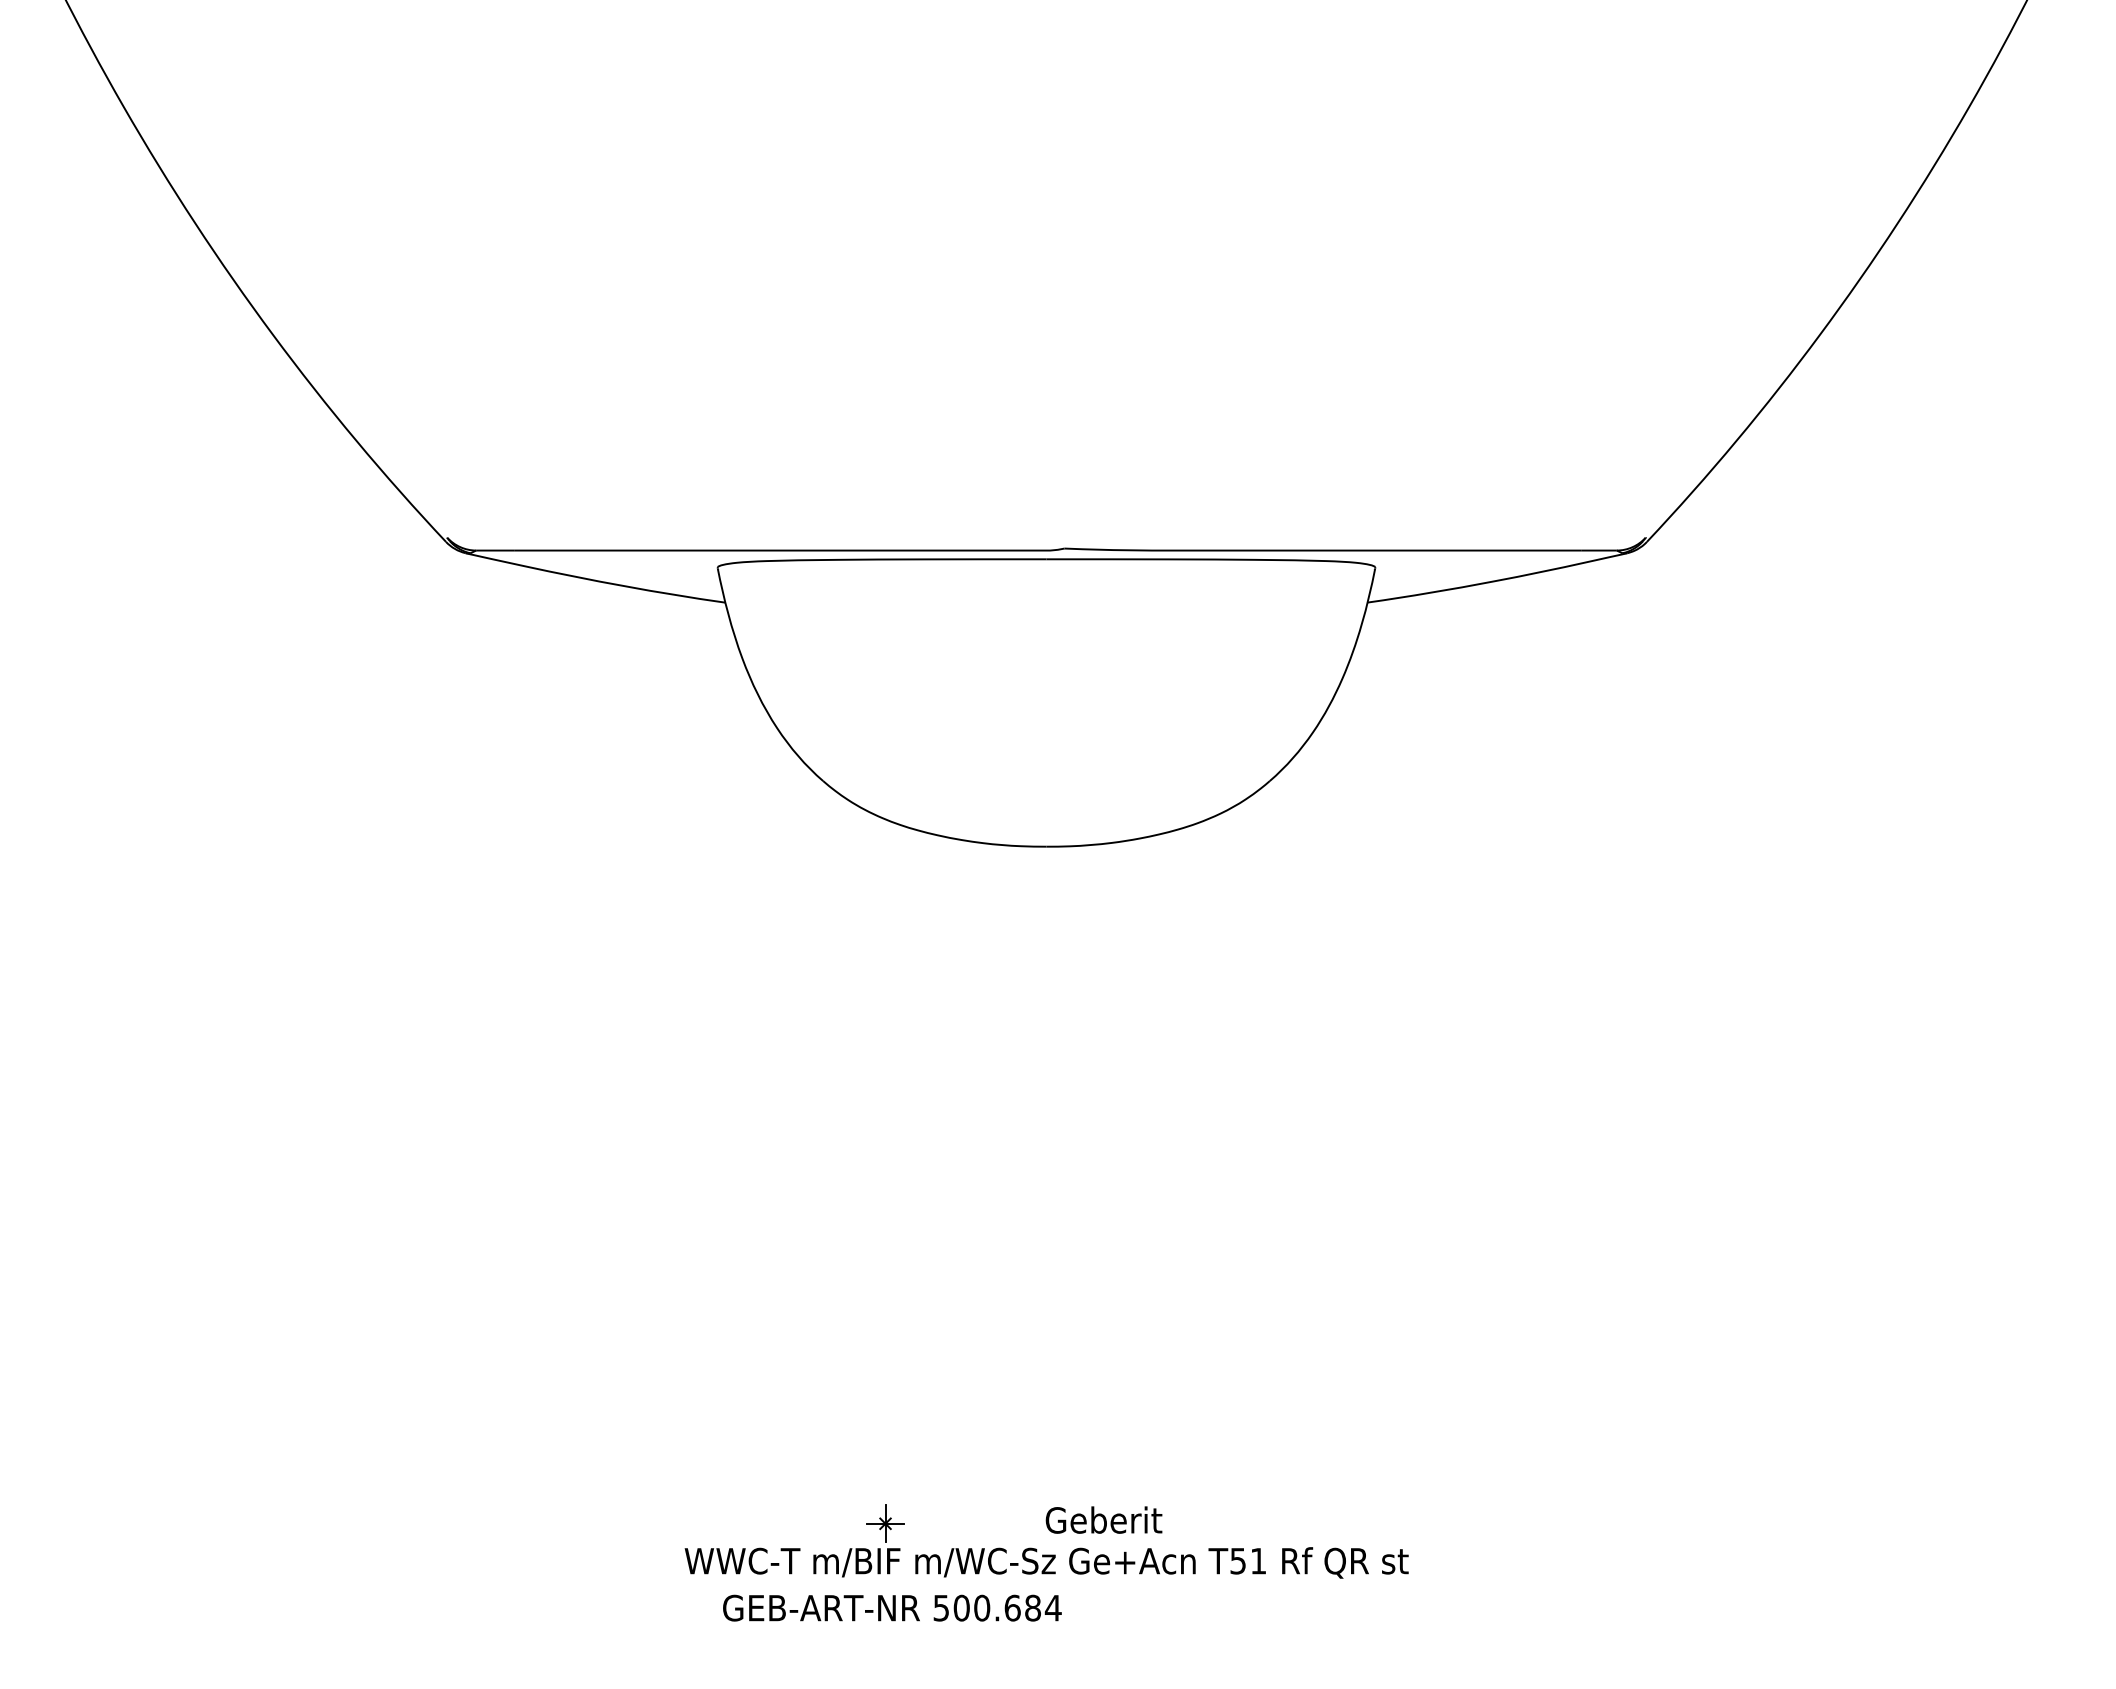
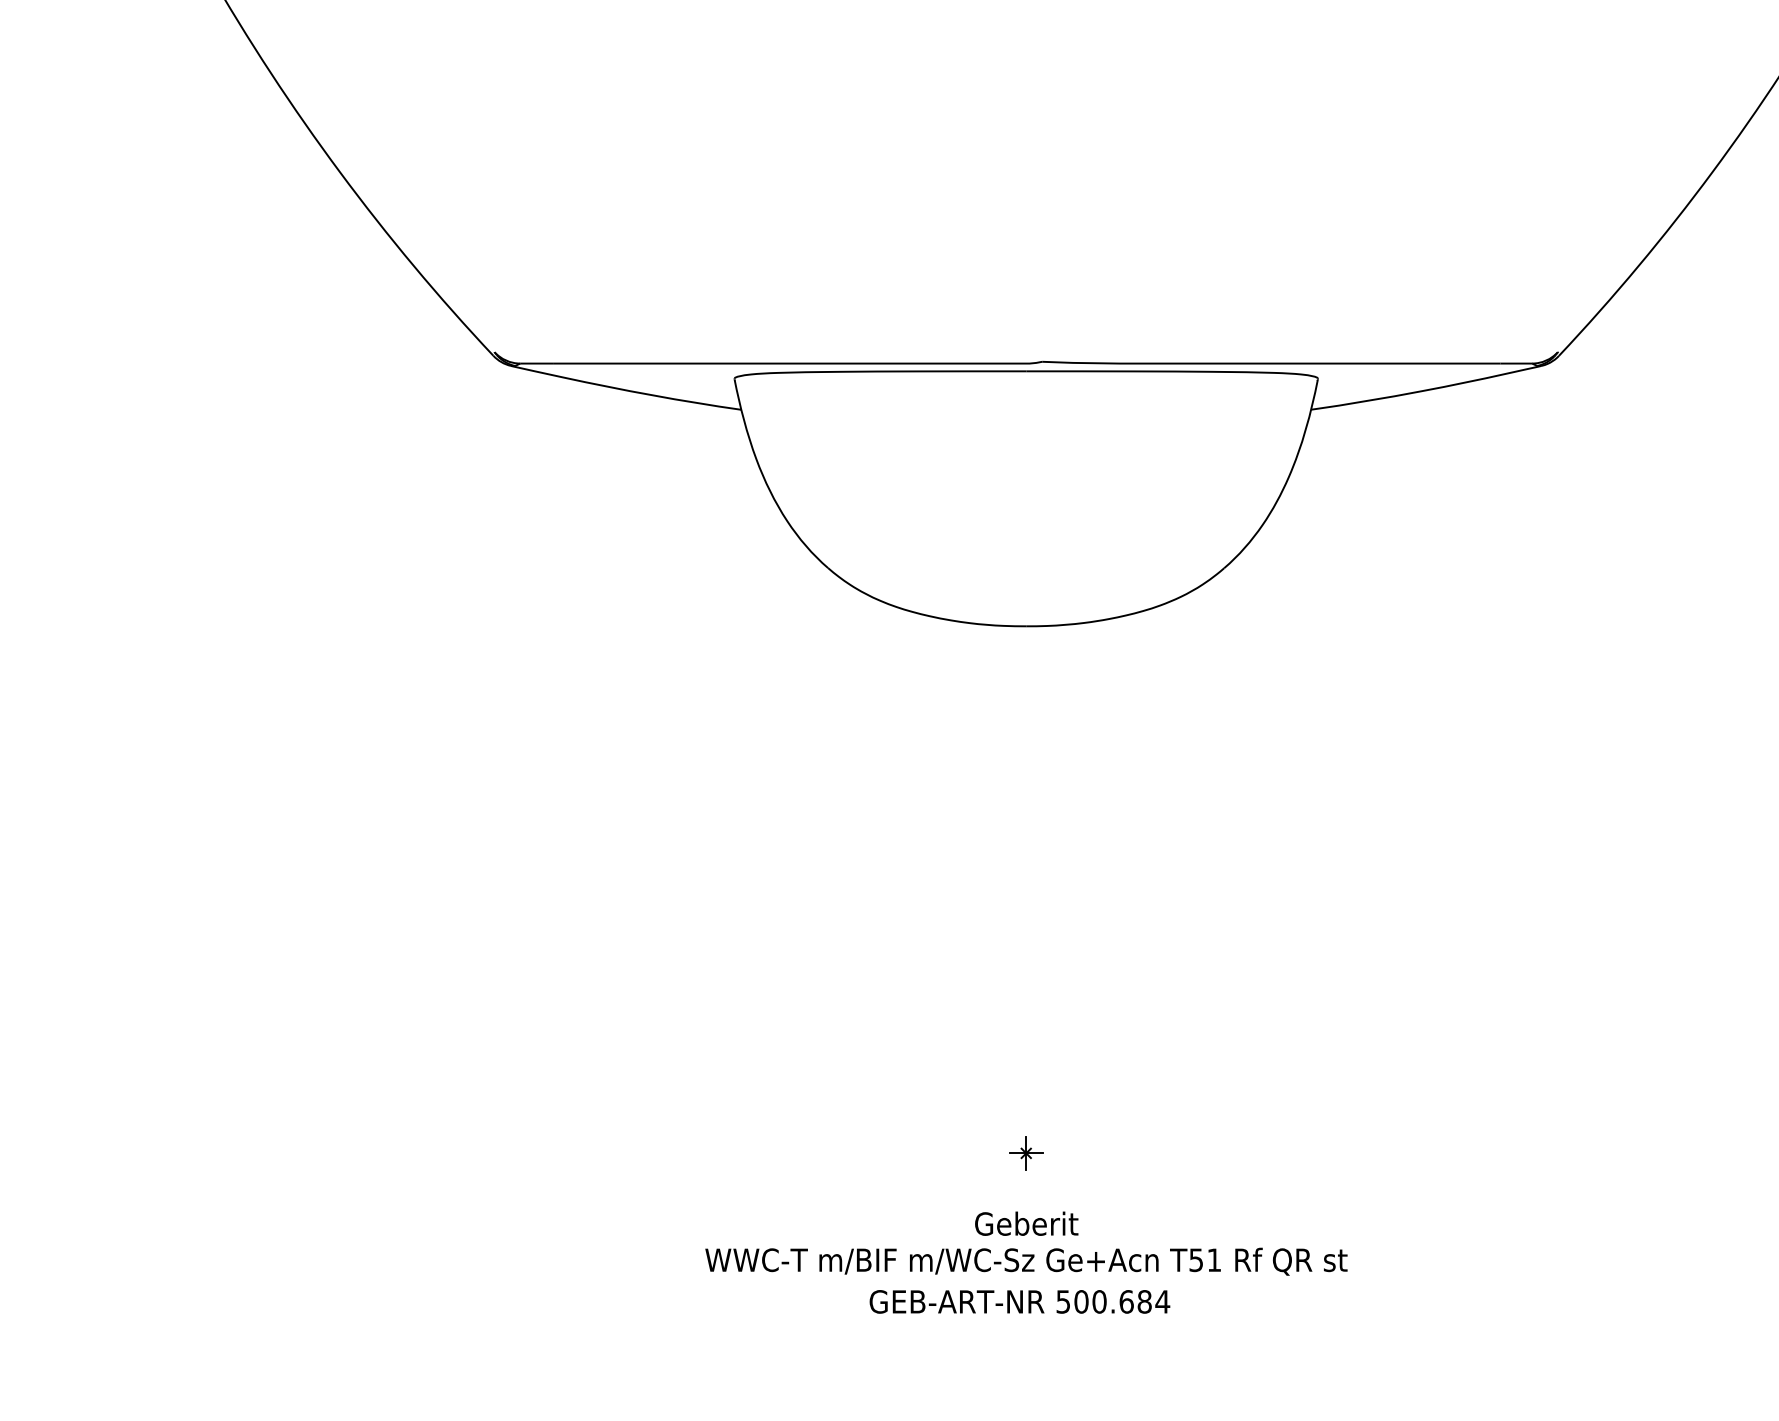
text: (1103, 1519) -> (1026, 1223), moved
part: (885, 1523) -> (1026, 1153), moved
text: (892, 1607) -> (1020, 1301), moved

